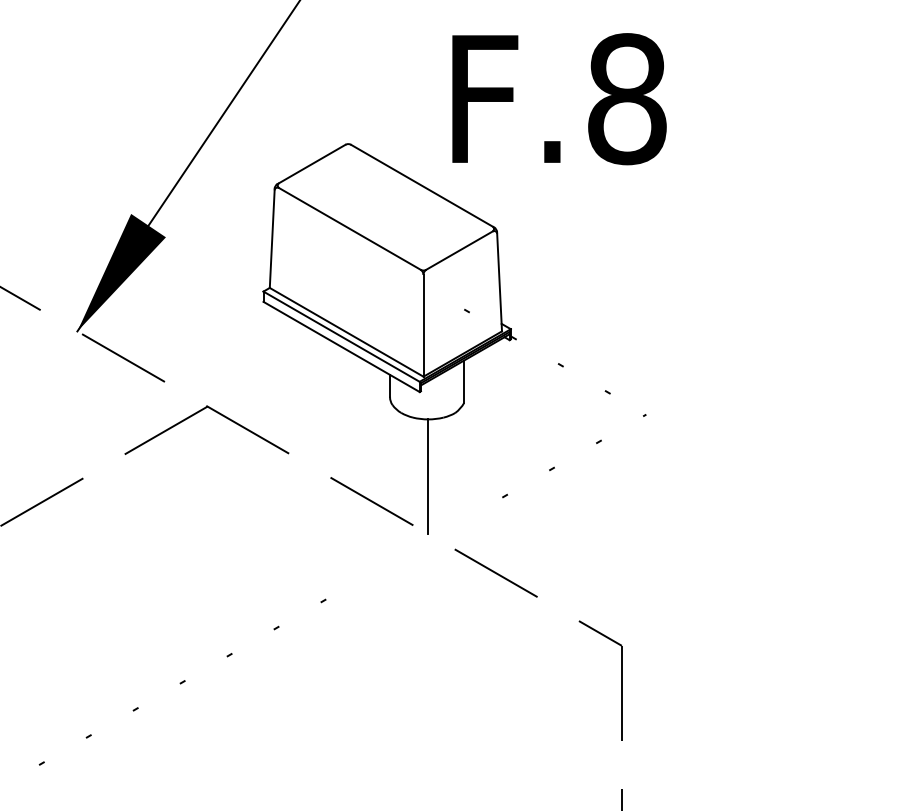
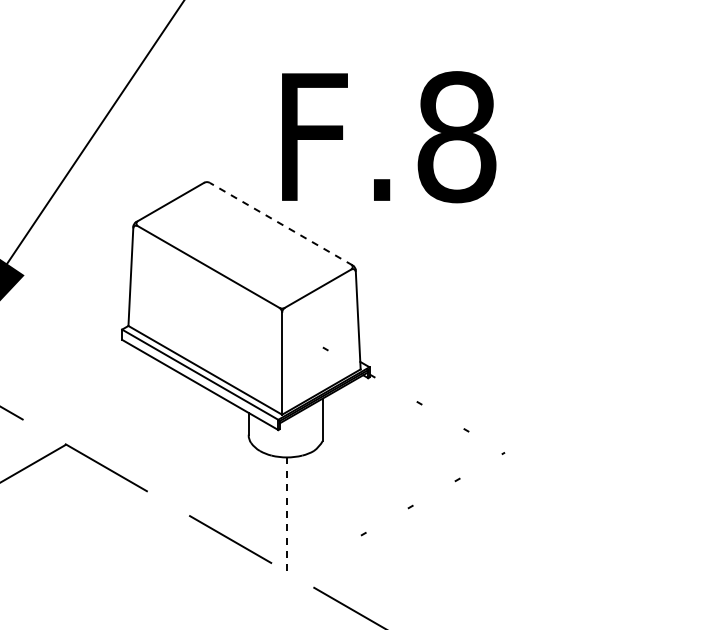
text: (559, 99) -> (389, 137), moved
line: (422, 186) -> (281, 224), solid -> dashed
line: (428, 477) -> (287, 515), solid -> dashed

